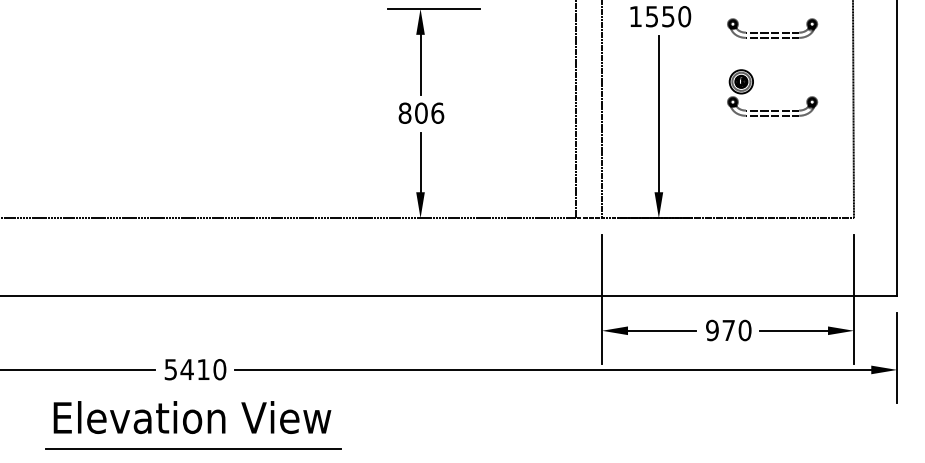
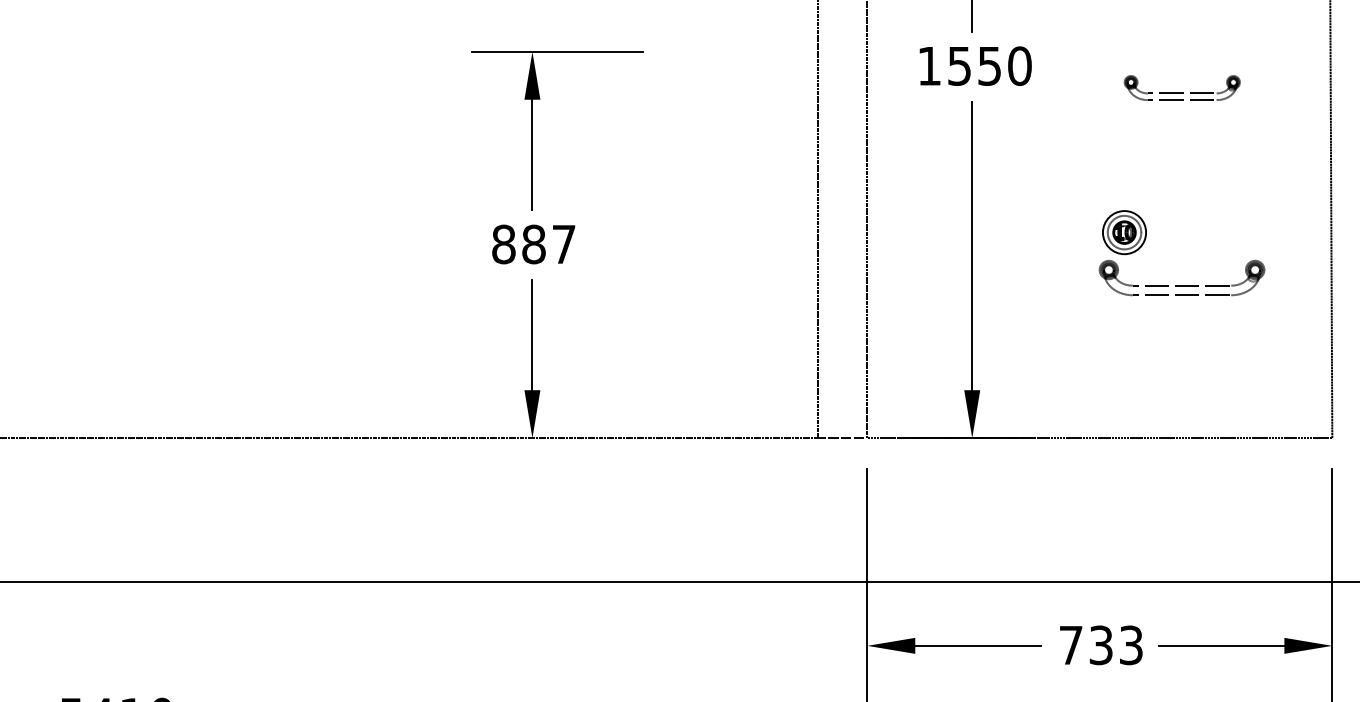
part: (772, 28) -> (1181, 88), size x0.7
part: (772, 110) -> (1181, 285), moved
text: (429, 112) -> (548, 243), 806 -> 887
text: (728, 330) -> (1100, 645), 970 -> 733

